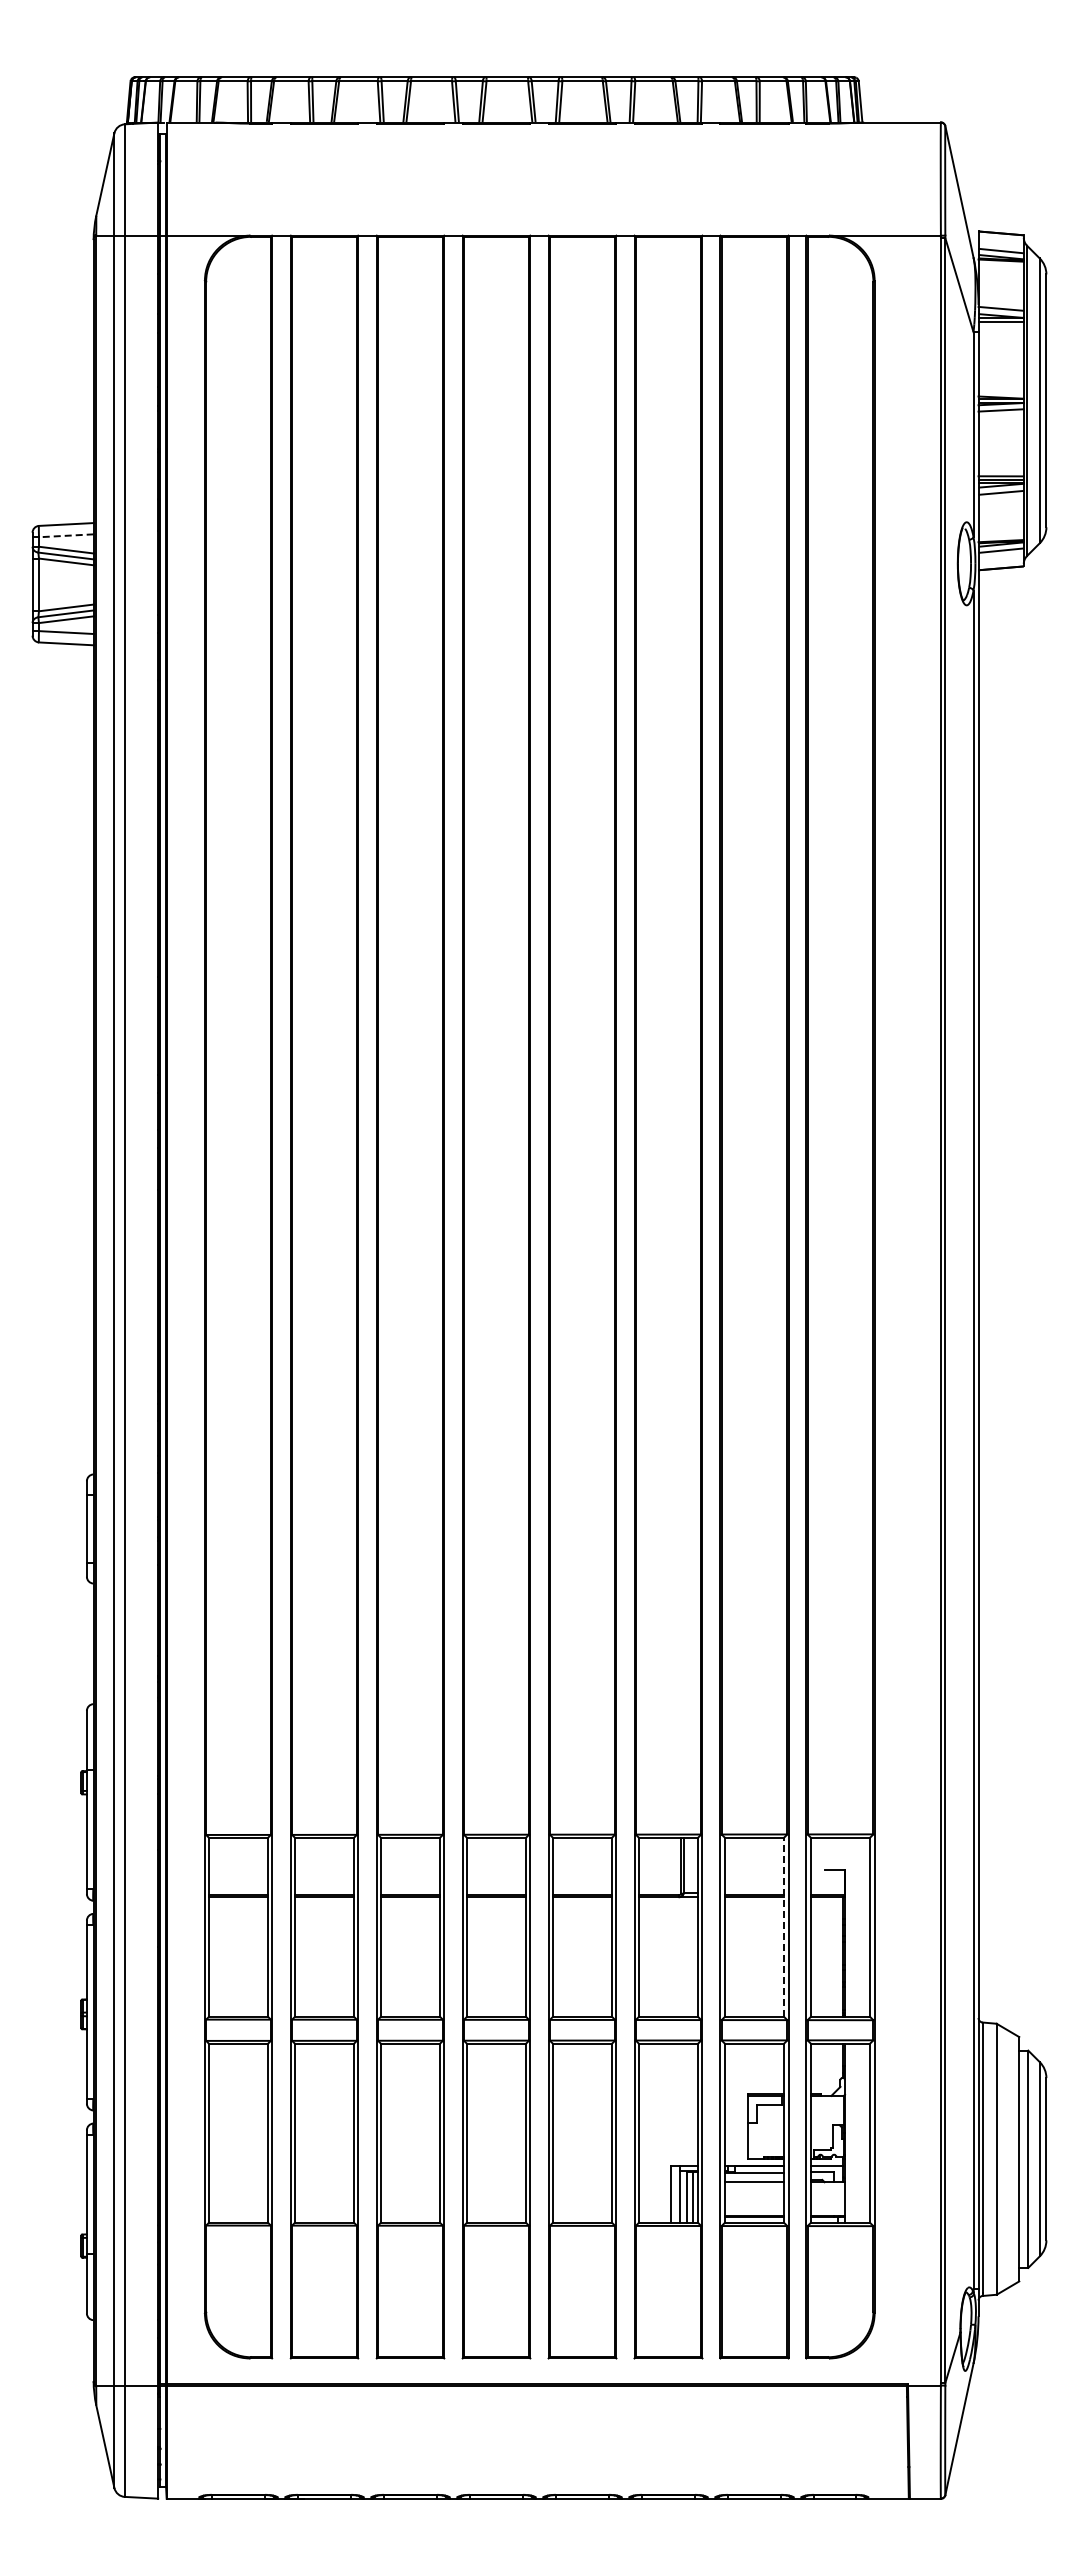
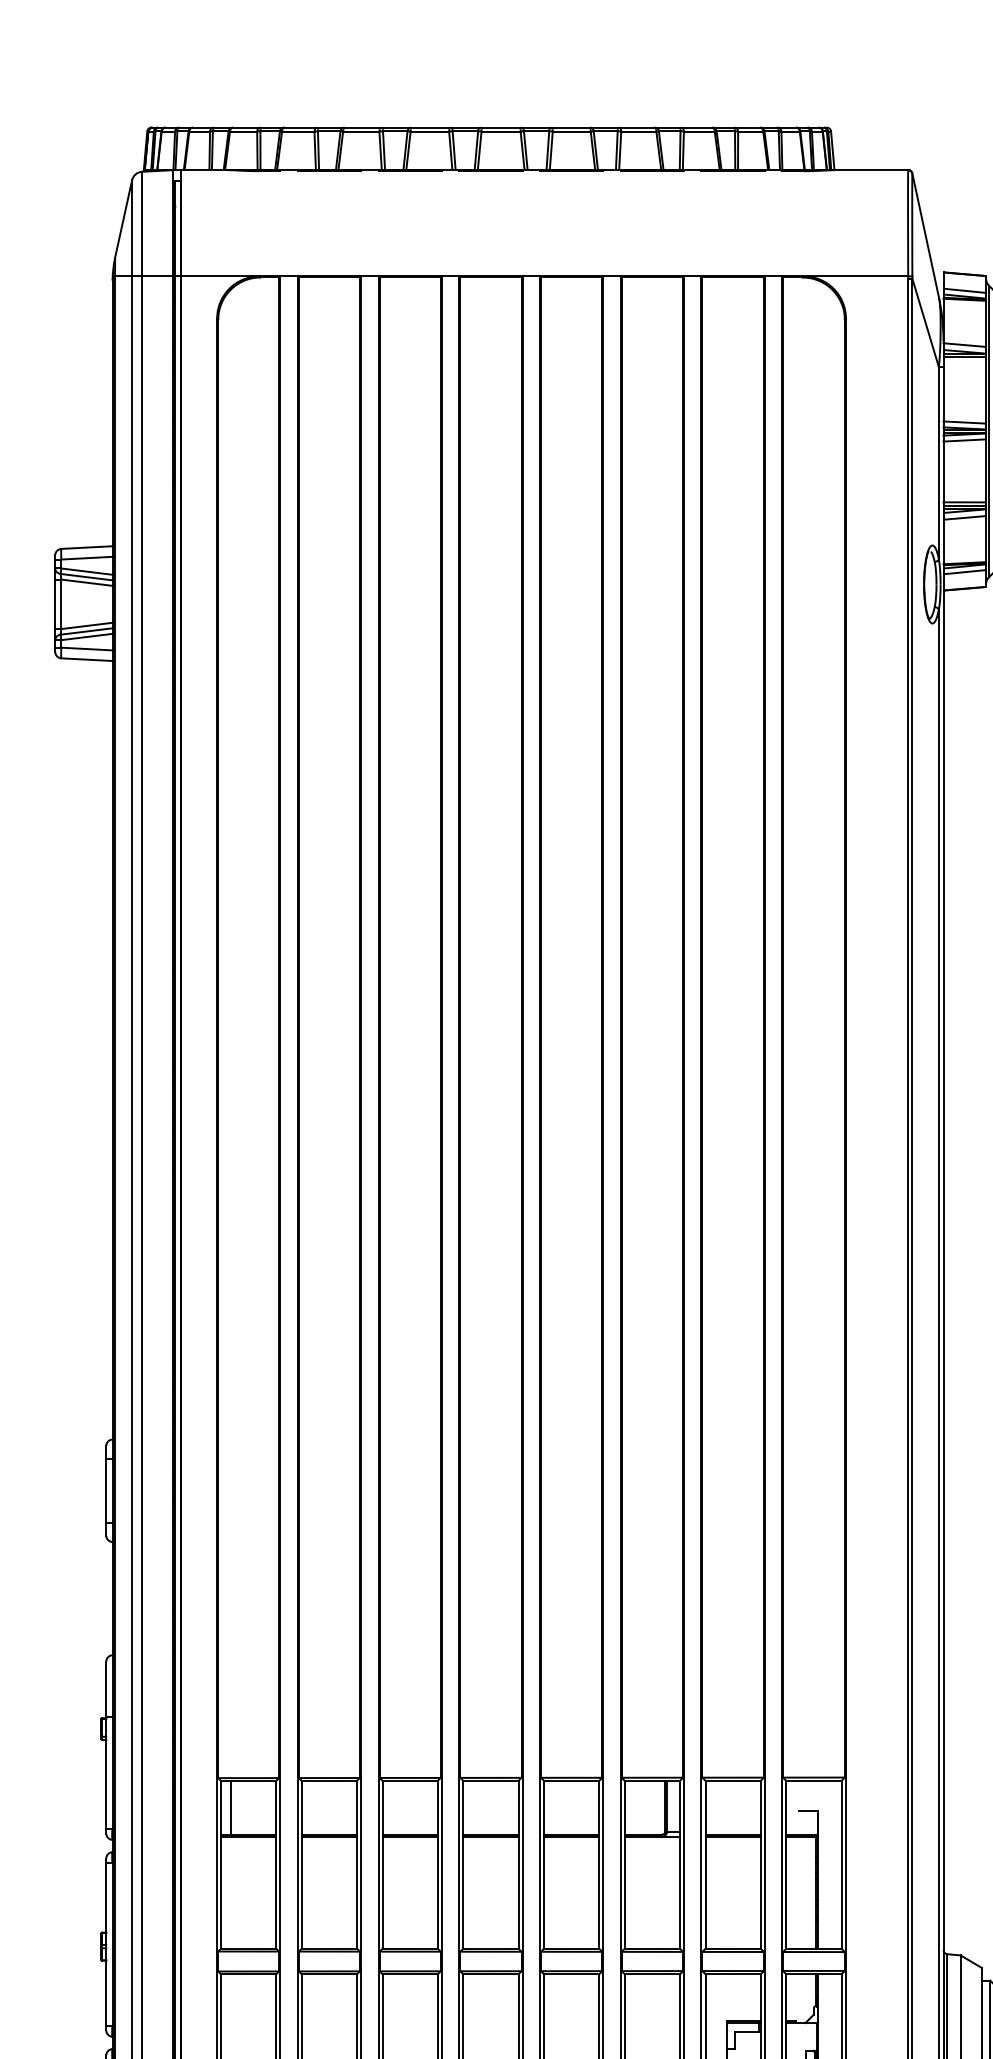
line: (1000, 391) -> (964, 422), added
line: (65, 535) -> (86, 557), dashed -> solid
line: (219, 1867) -> (230, 1808), added
line: (783, 1926) -> (760, 1864), dashed -> solid

